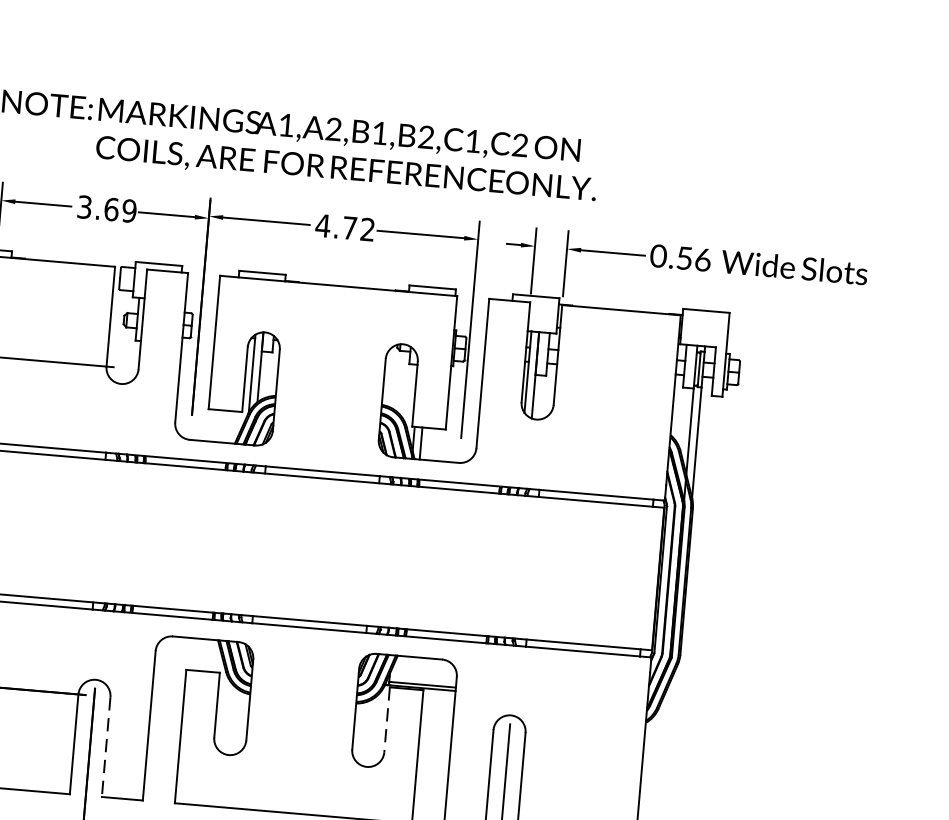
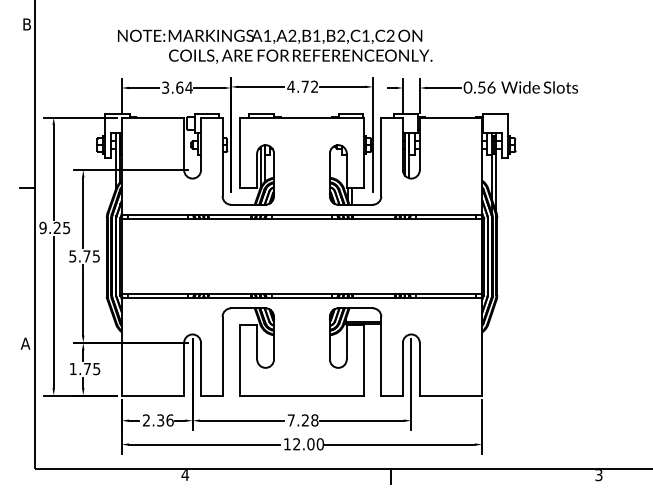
text: (130, 210) -> (189, 87), 3.69 -> 3.64
line: (386, 720) -> (346, 342), dashed -> solid
line: (107, 747) -> (201, 369), dashed -> solid

